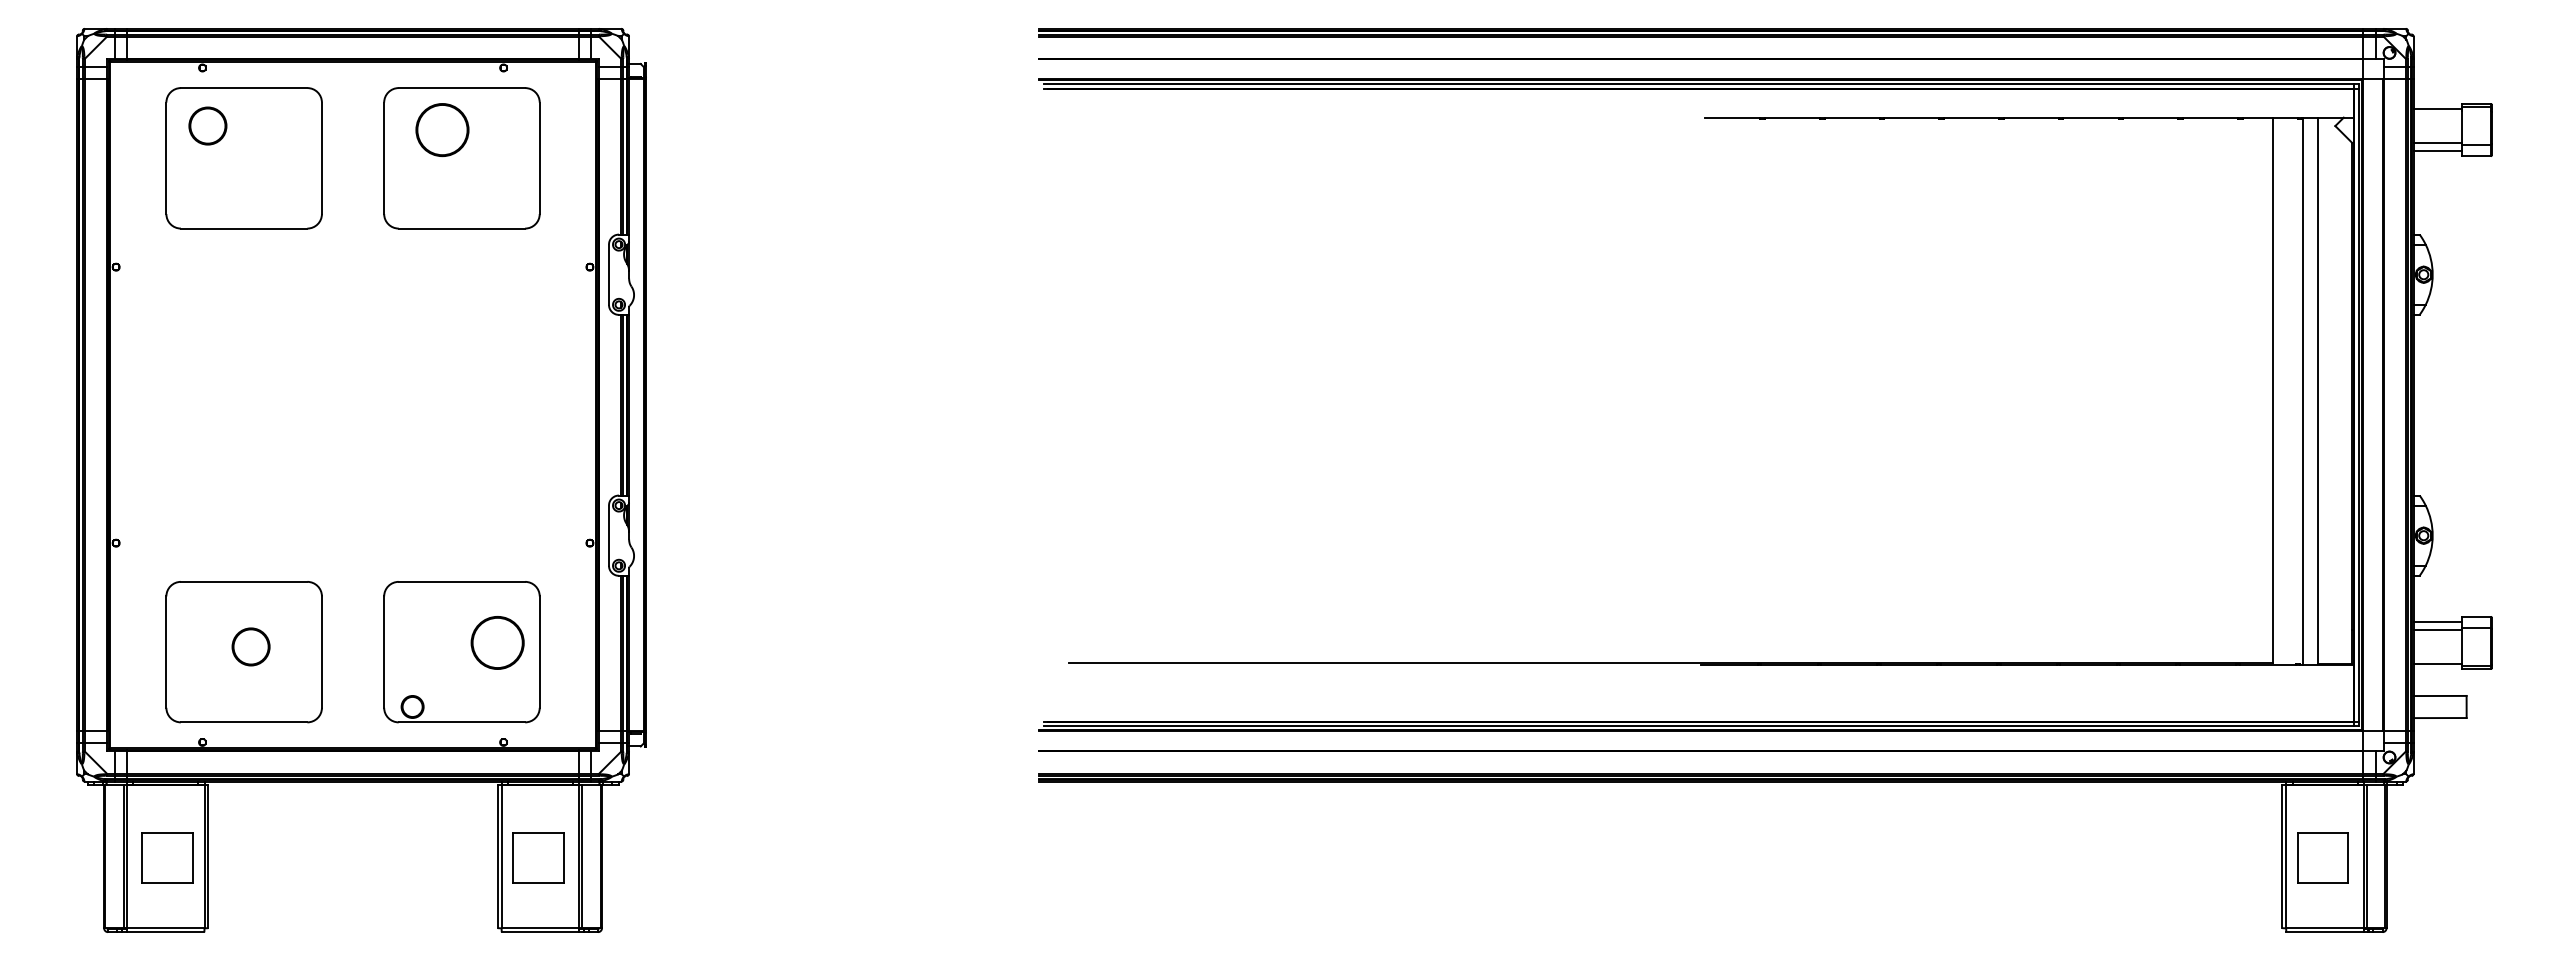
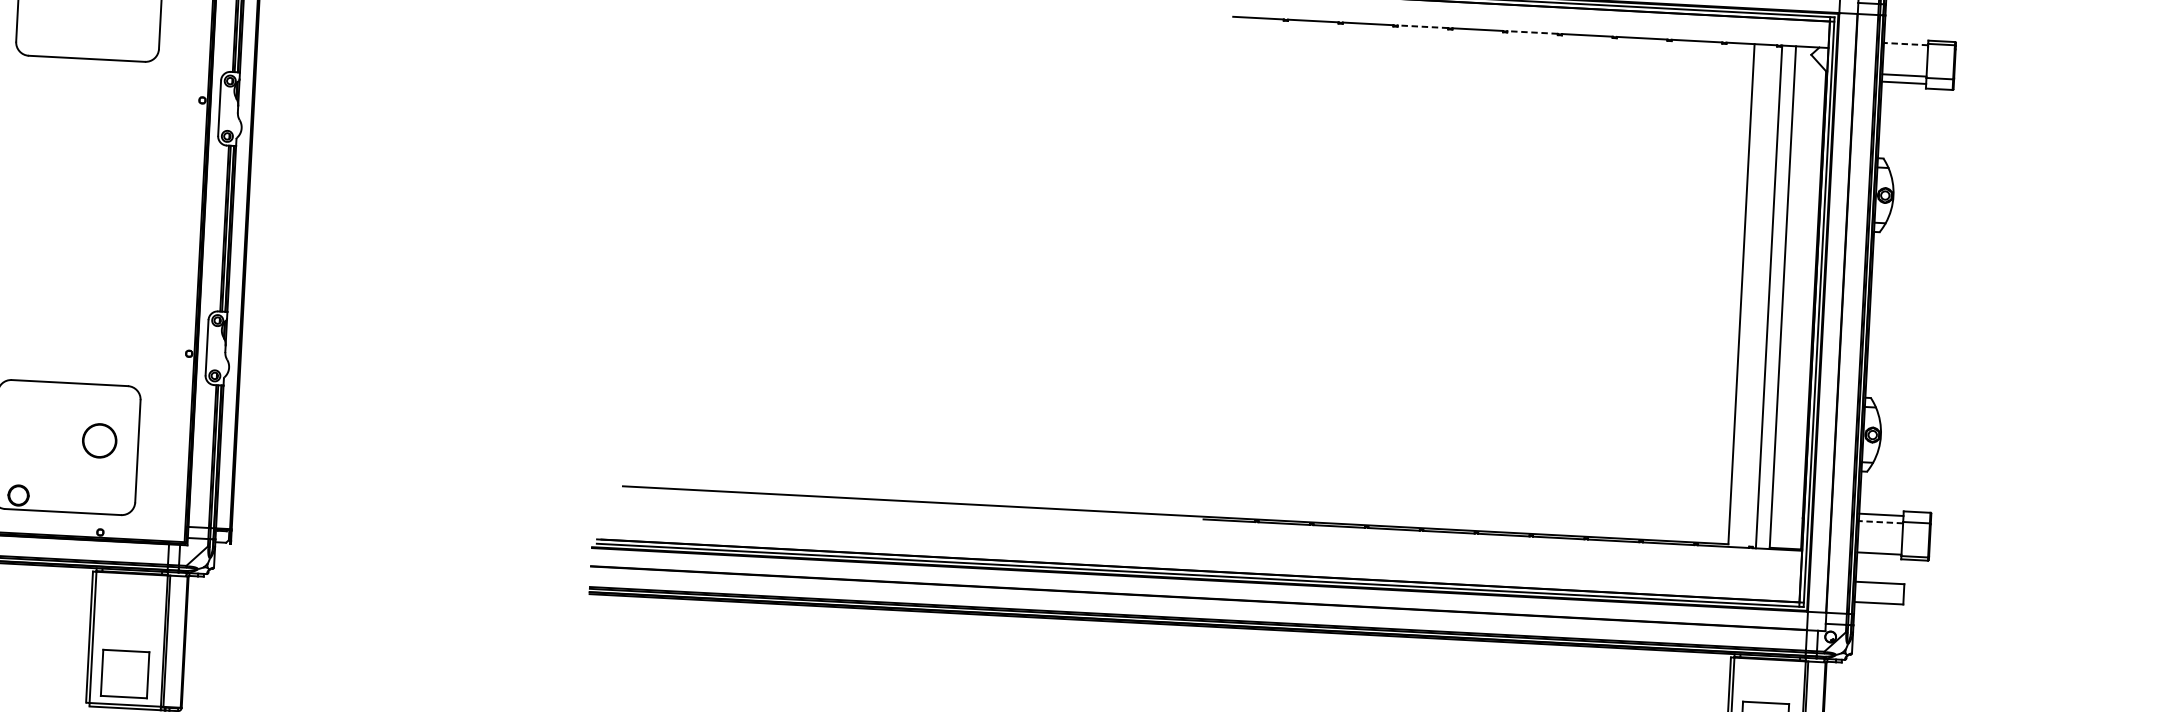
line: (2437, 109) -> (1905, 44), solid -> dashed
line: (1911, 117) -> (1422, 26), solid -> dashed
line: (2031, 117) -> (1532, 32), solid -> dashed
line: (2437, 629) -> (1880, 521), solid -> dashed
circle: (497, 642) -> (99, 440), size x0.7
part: (538, 857) -> (125, 673), moved

